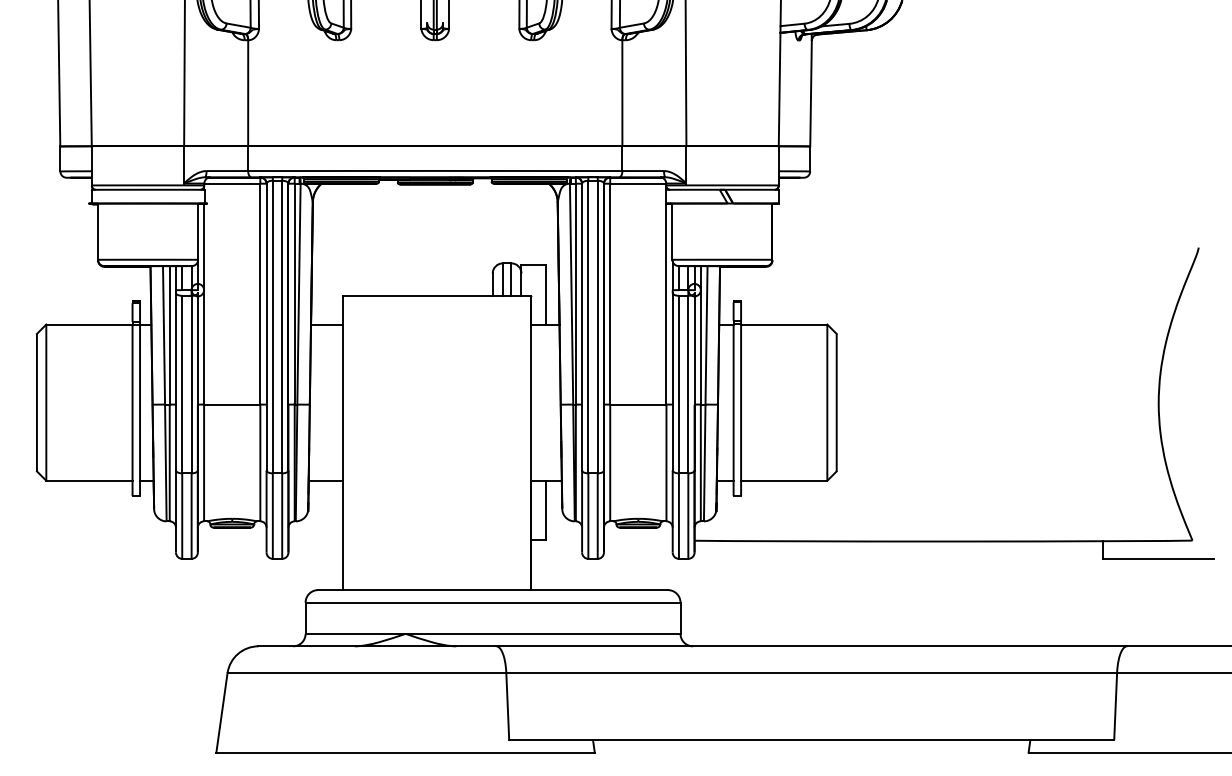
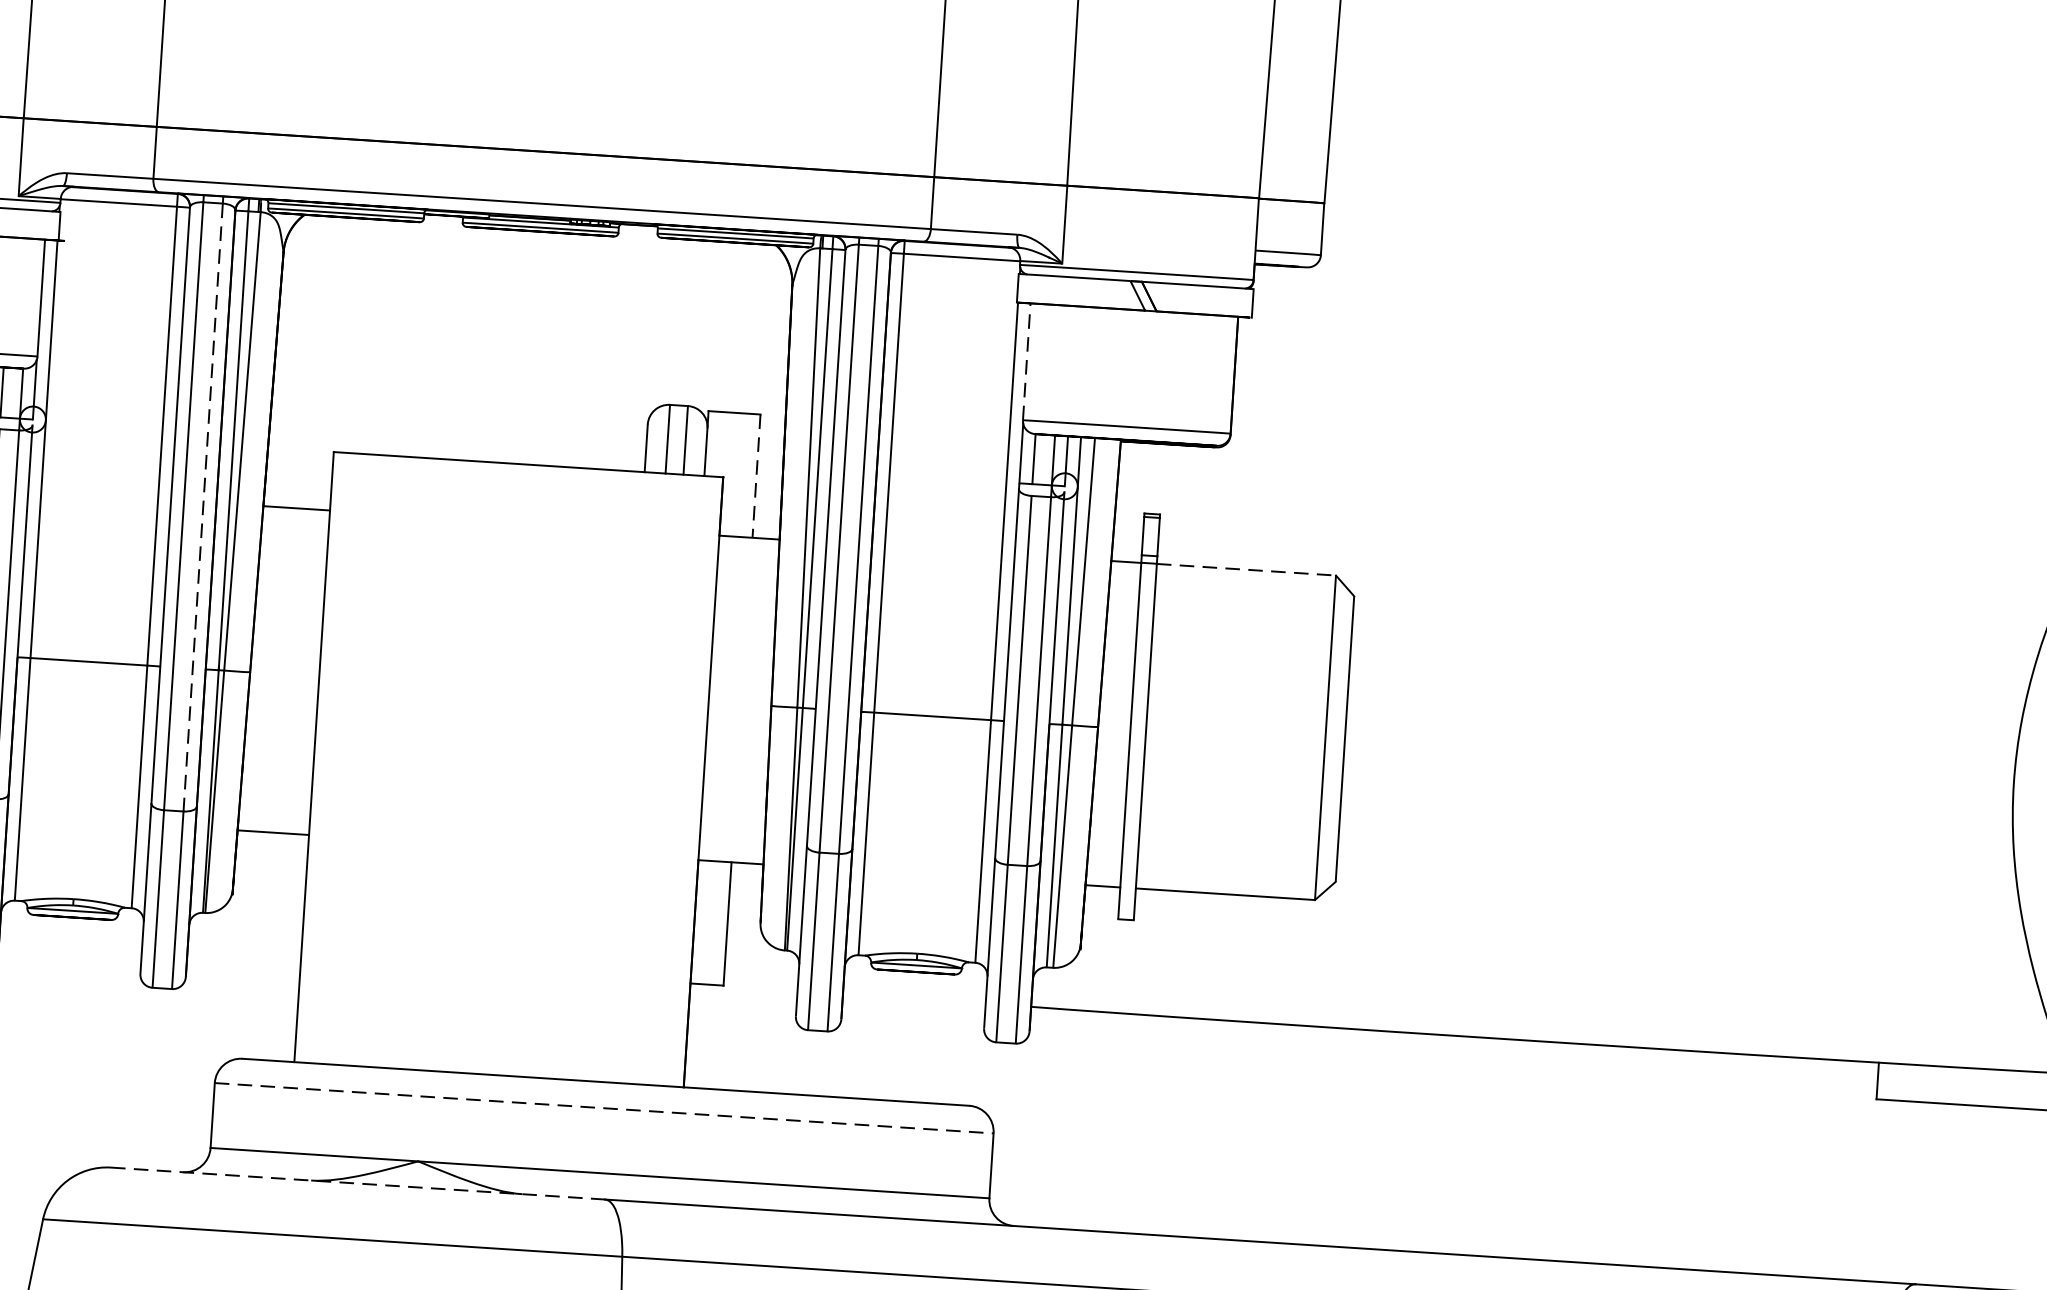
line: (672, 231) -> (1026, 361), solid -> dashed
line: (546, 294) -> (756, 475), solid -> dashed
line: (784, 324) -> (1247, 569), solid -> dashed
line: (282, 327) -> (203, 508), solid -> dashed
line: (493, 602) -> (605, 1108), solid -> dashed
line: (377, 646) -> (358, 1183), solid -> dashed

